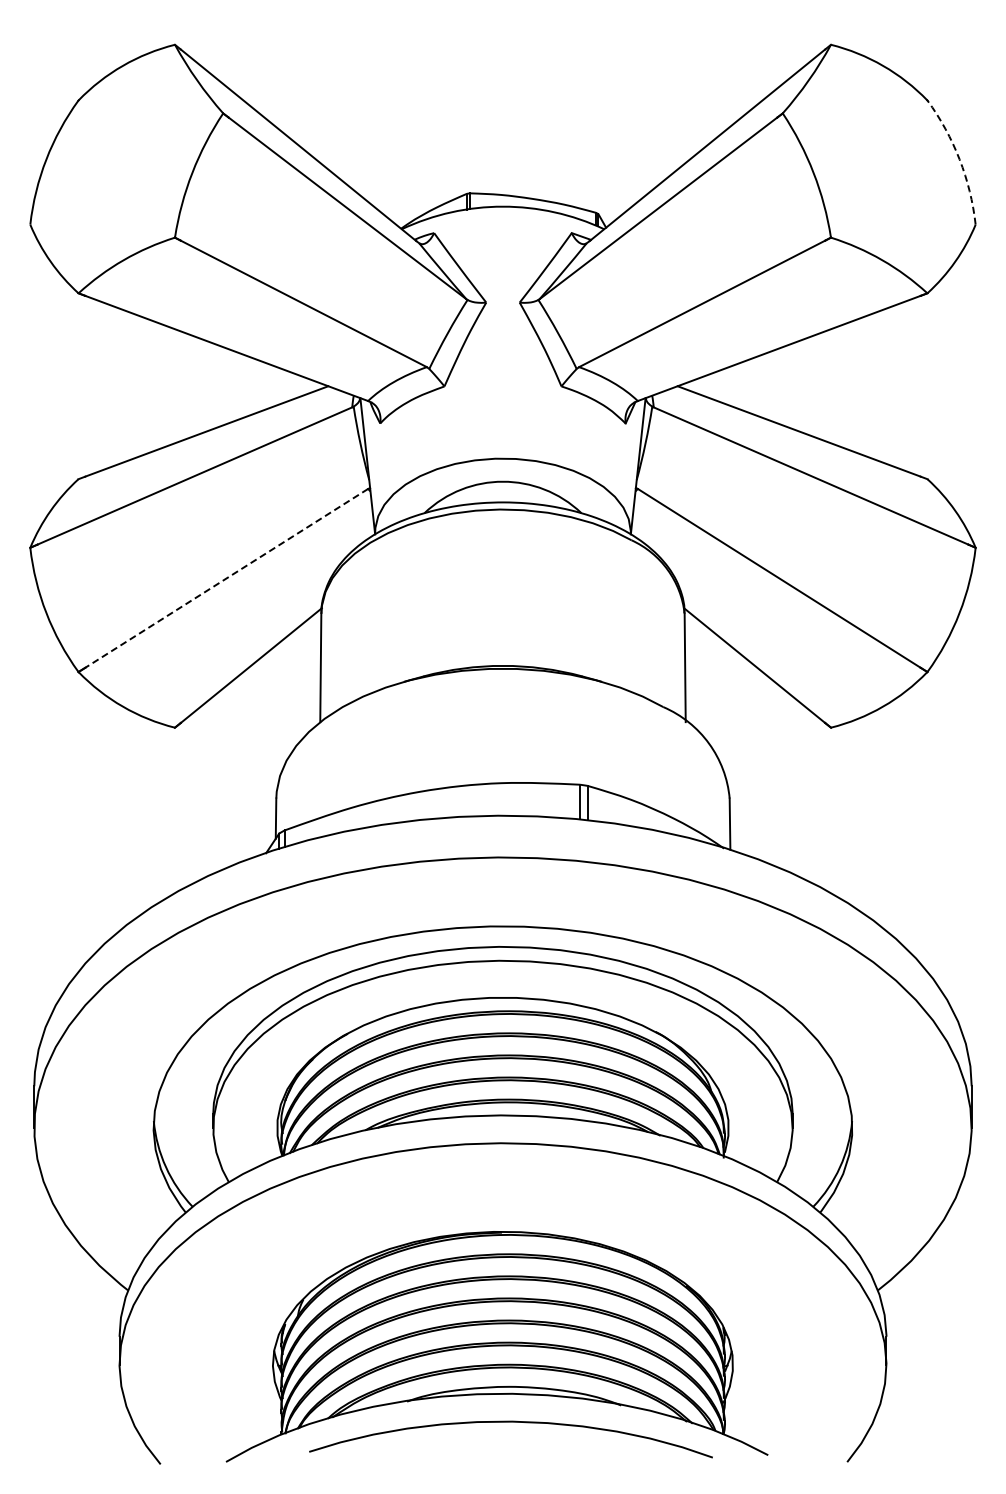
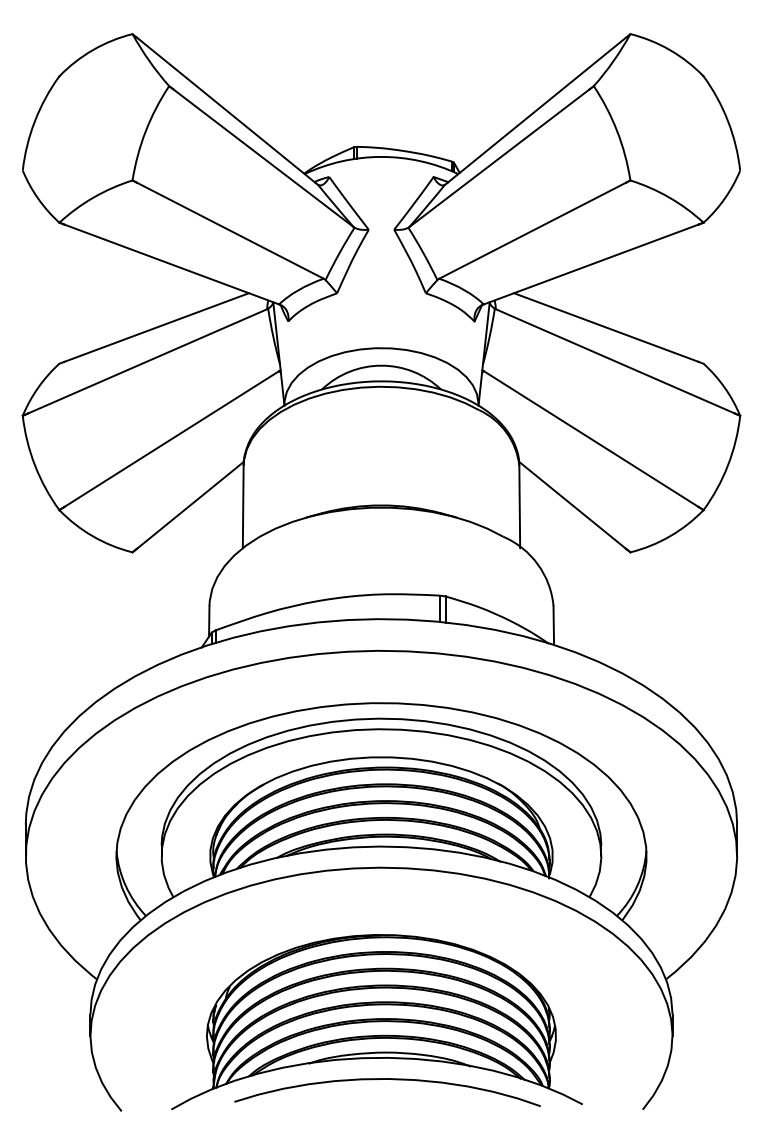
arc: (959, 159) -> (727, 121), dashed -> solid
line: (226, 578) -> (171, 439), dashed -> solid

